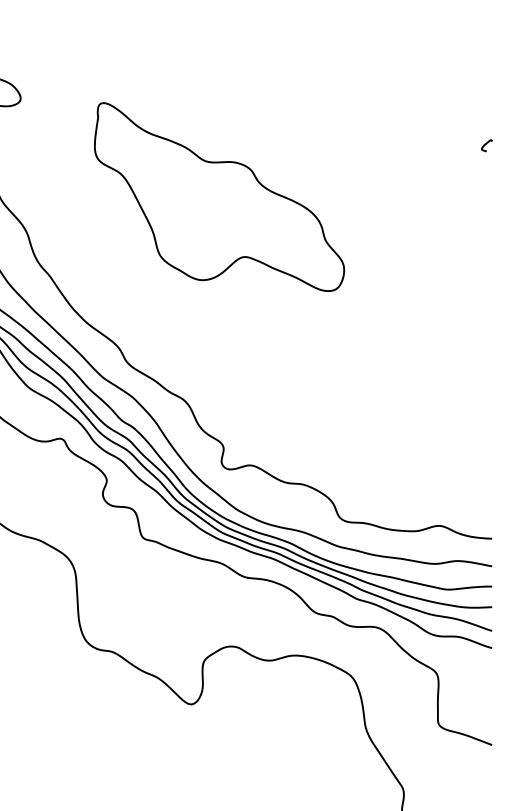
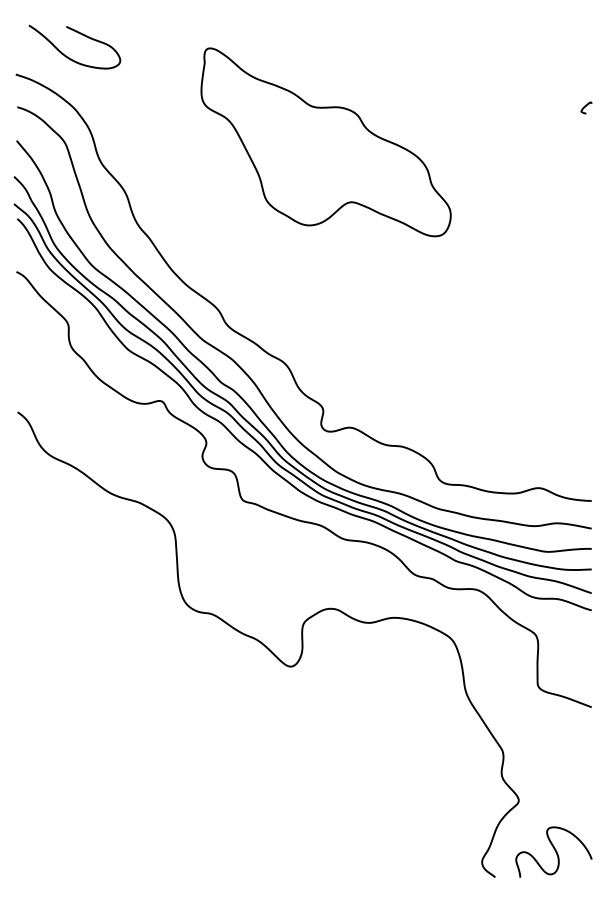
part: (218, 197) -> (325, 142), moved

